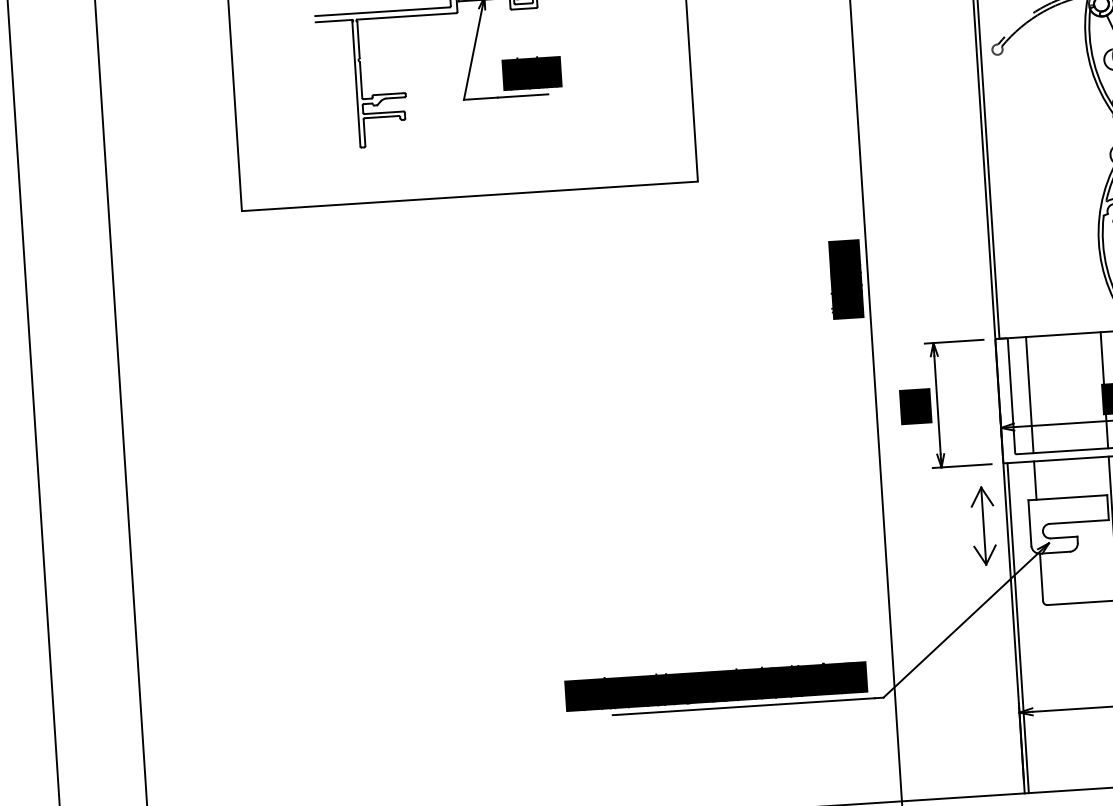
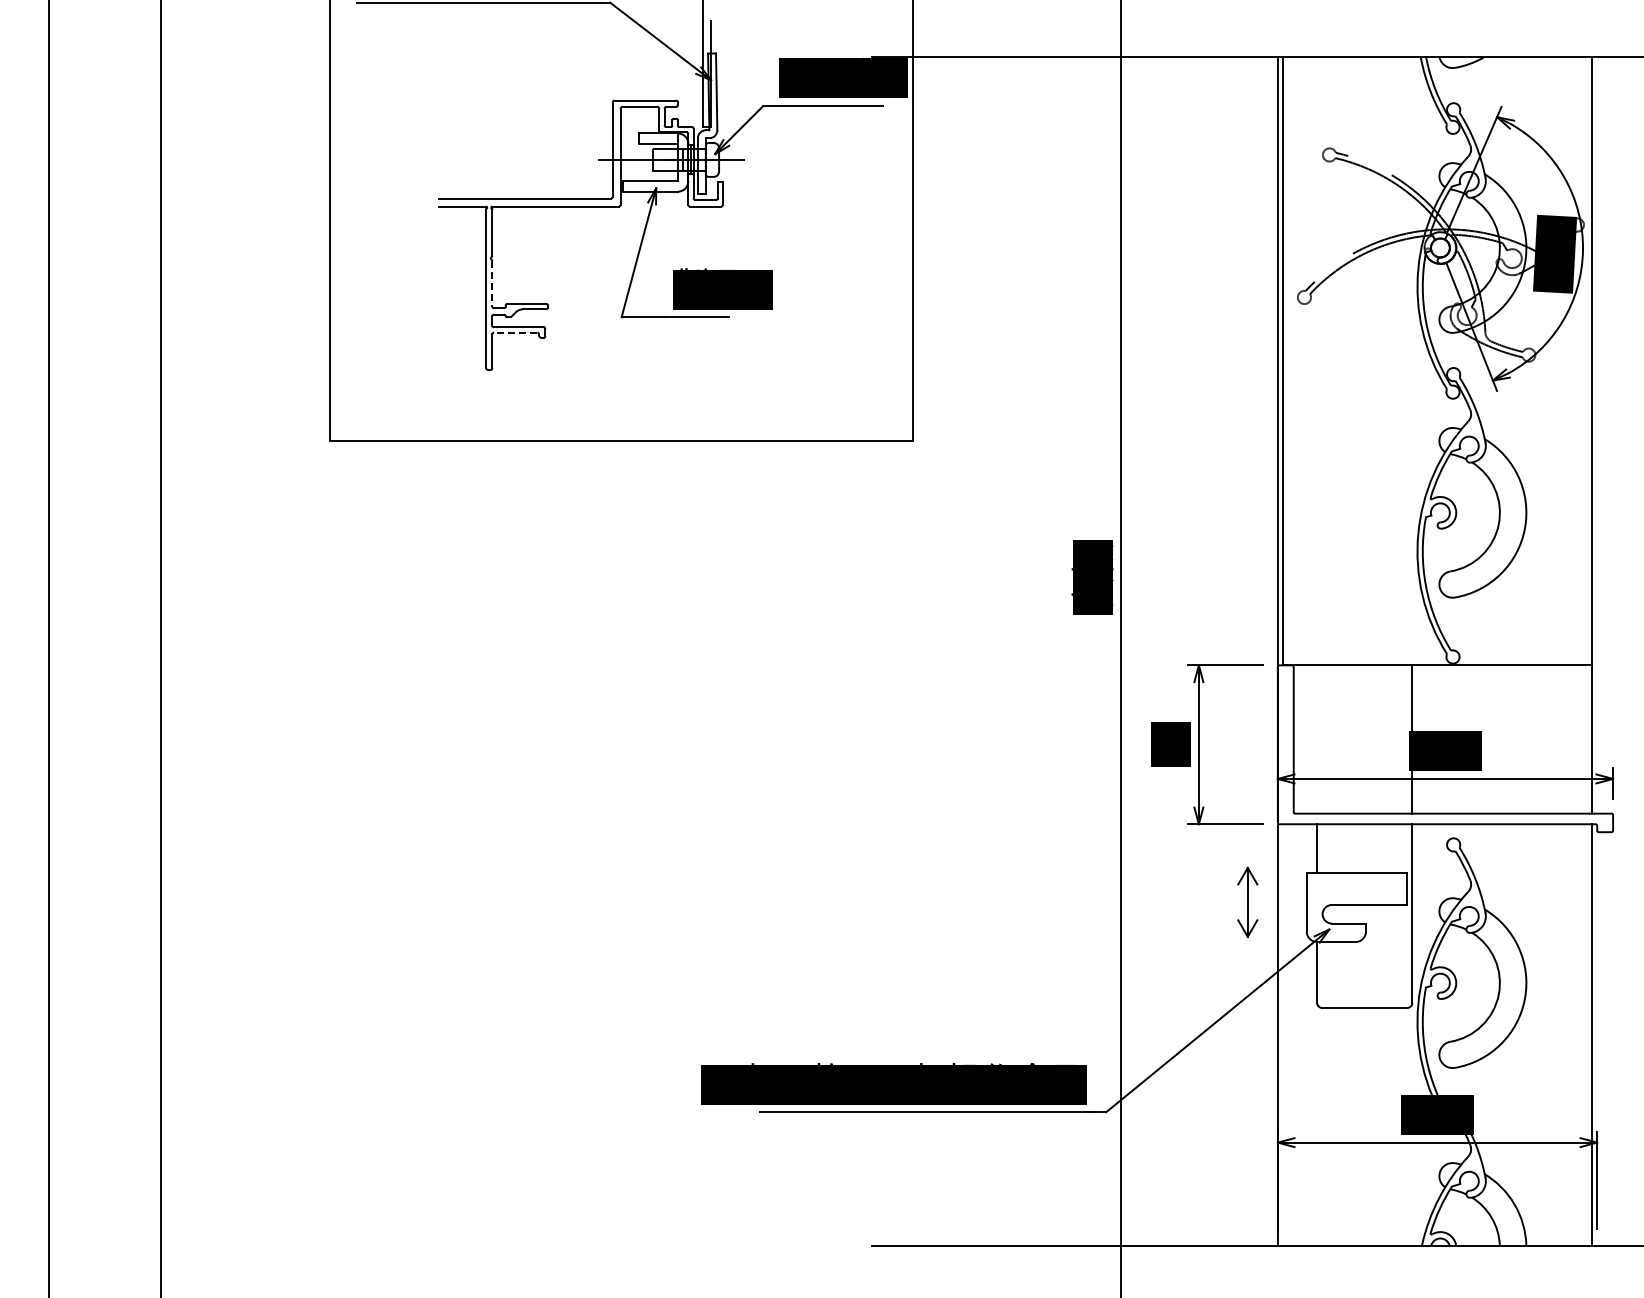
text: (544, 71) -> (726, 288), 裏板 -> 製品H
line: (361, 79) -> (492, 283), solid -> dashed
line: (381, 117) -> (515, 332), solid -> dashed
text: (845, 279) -> (1092, 577), 製品H -> 裏板
line: (1030, 395) -> (1317, 739), removed
part: (983, 526) -> (1247, 902), size x0.7
line: (1018, 627) -> (1283, 1034), removed

